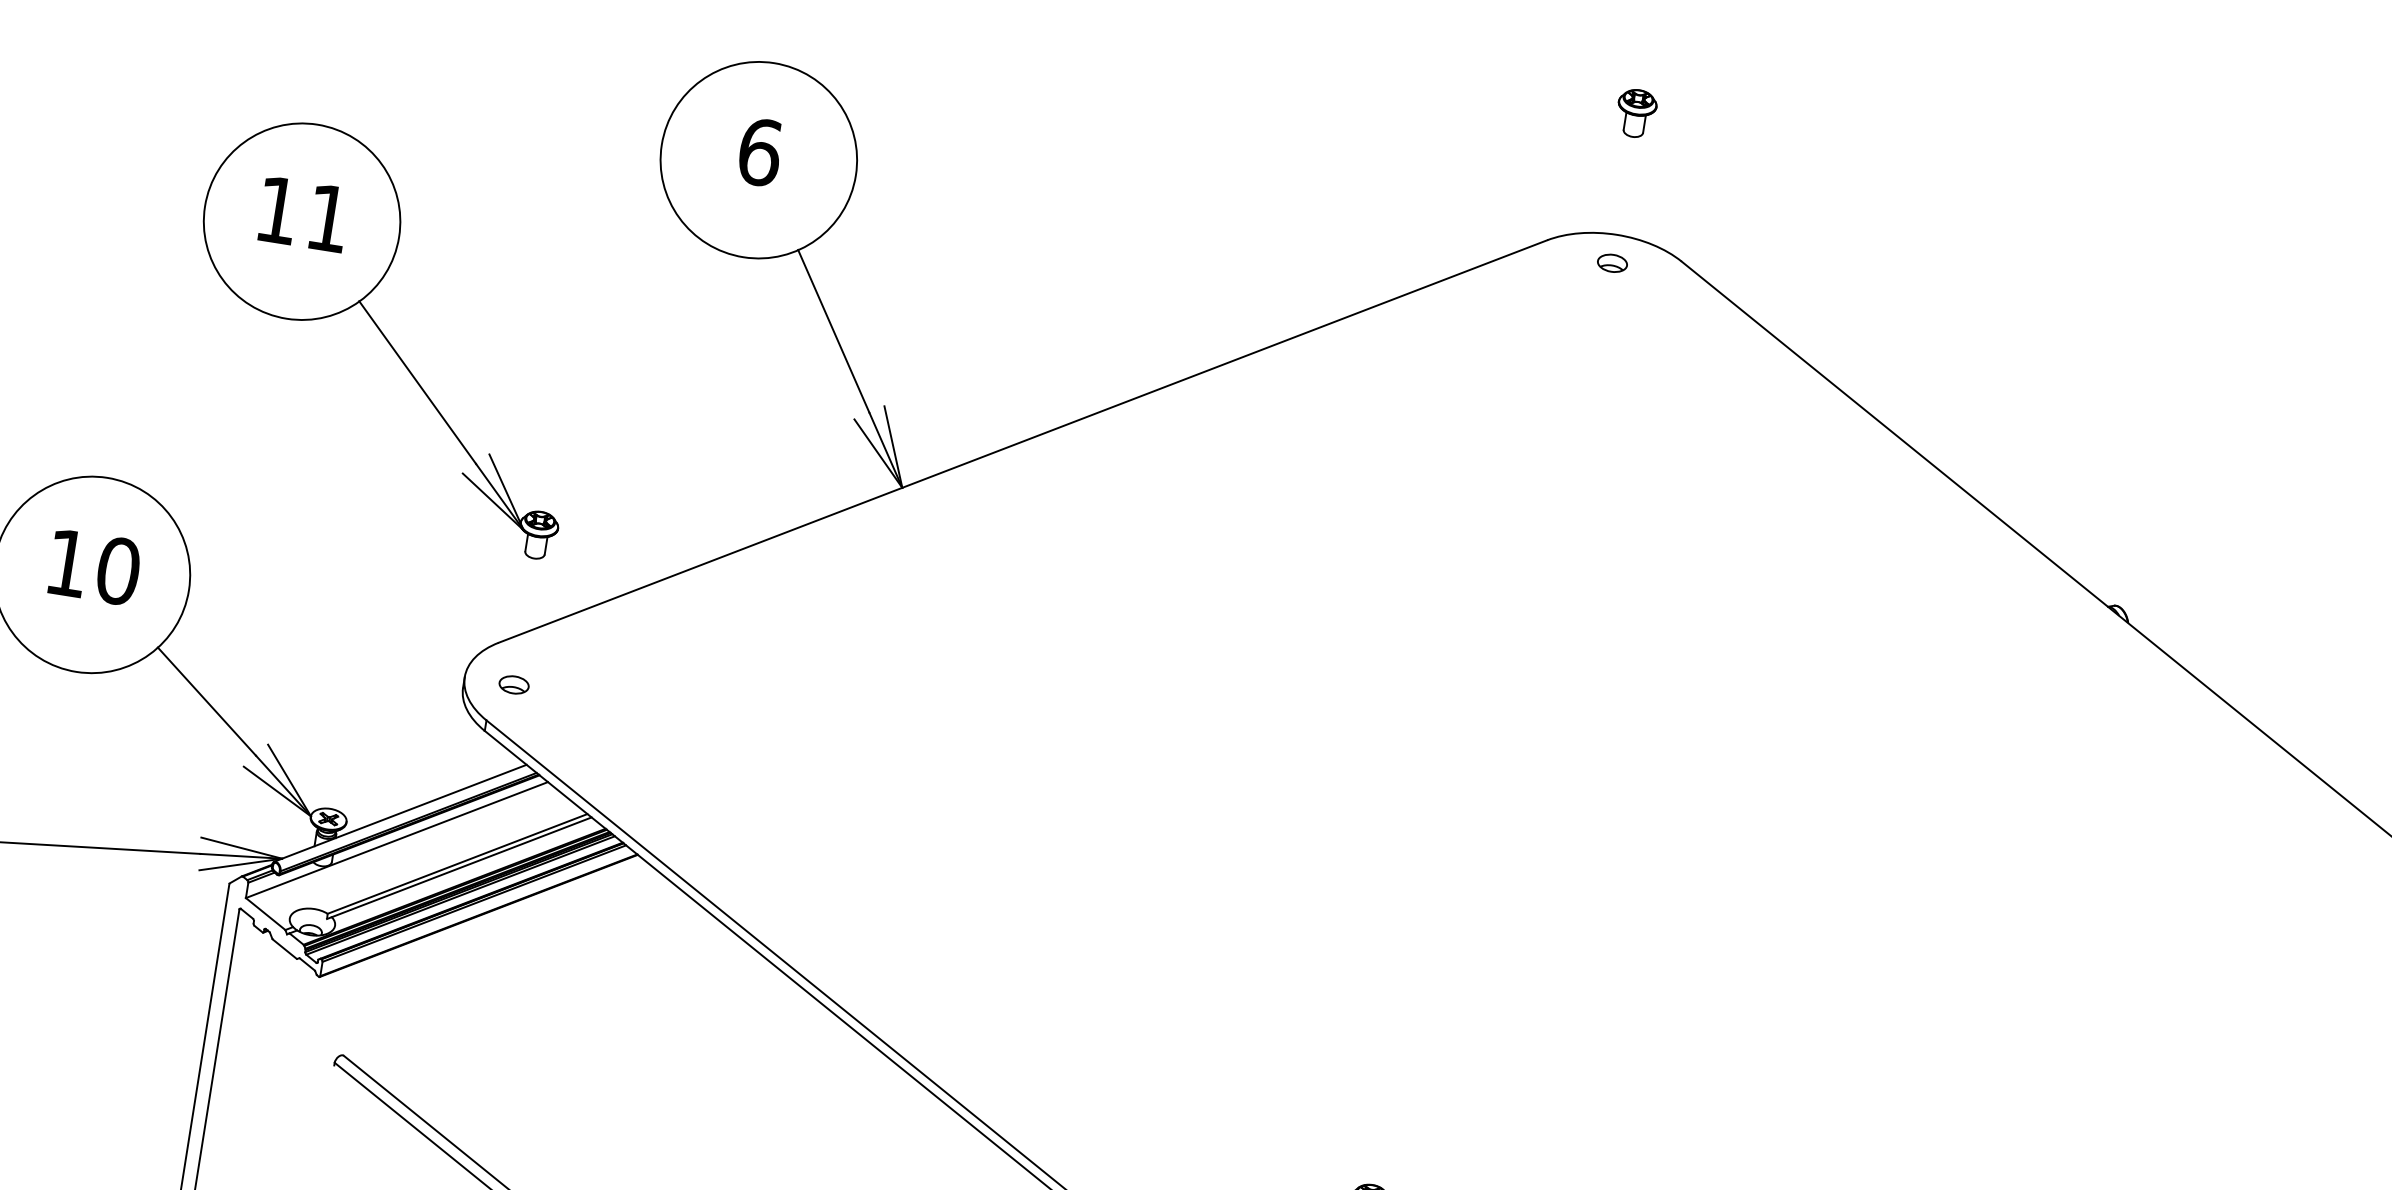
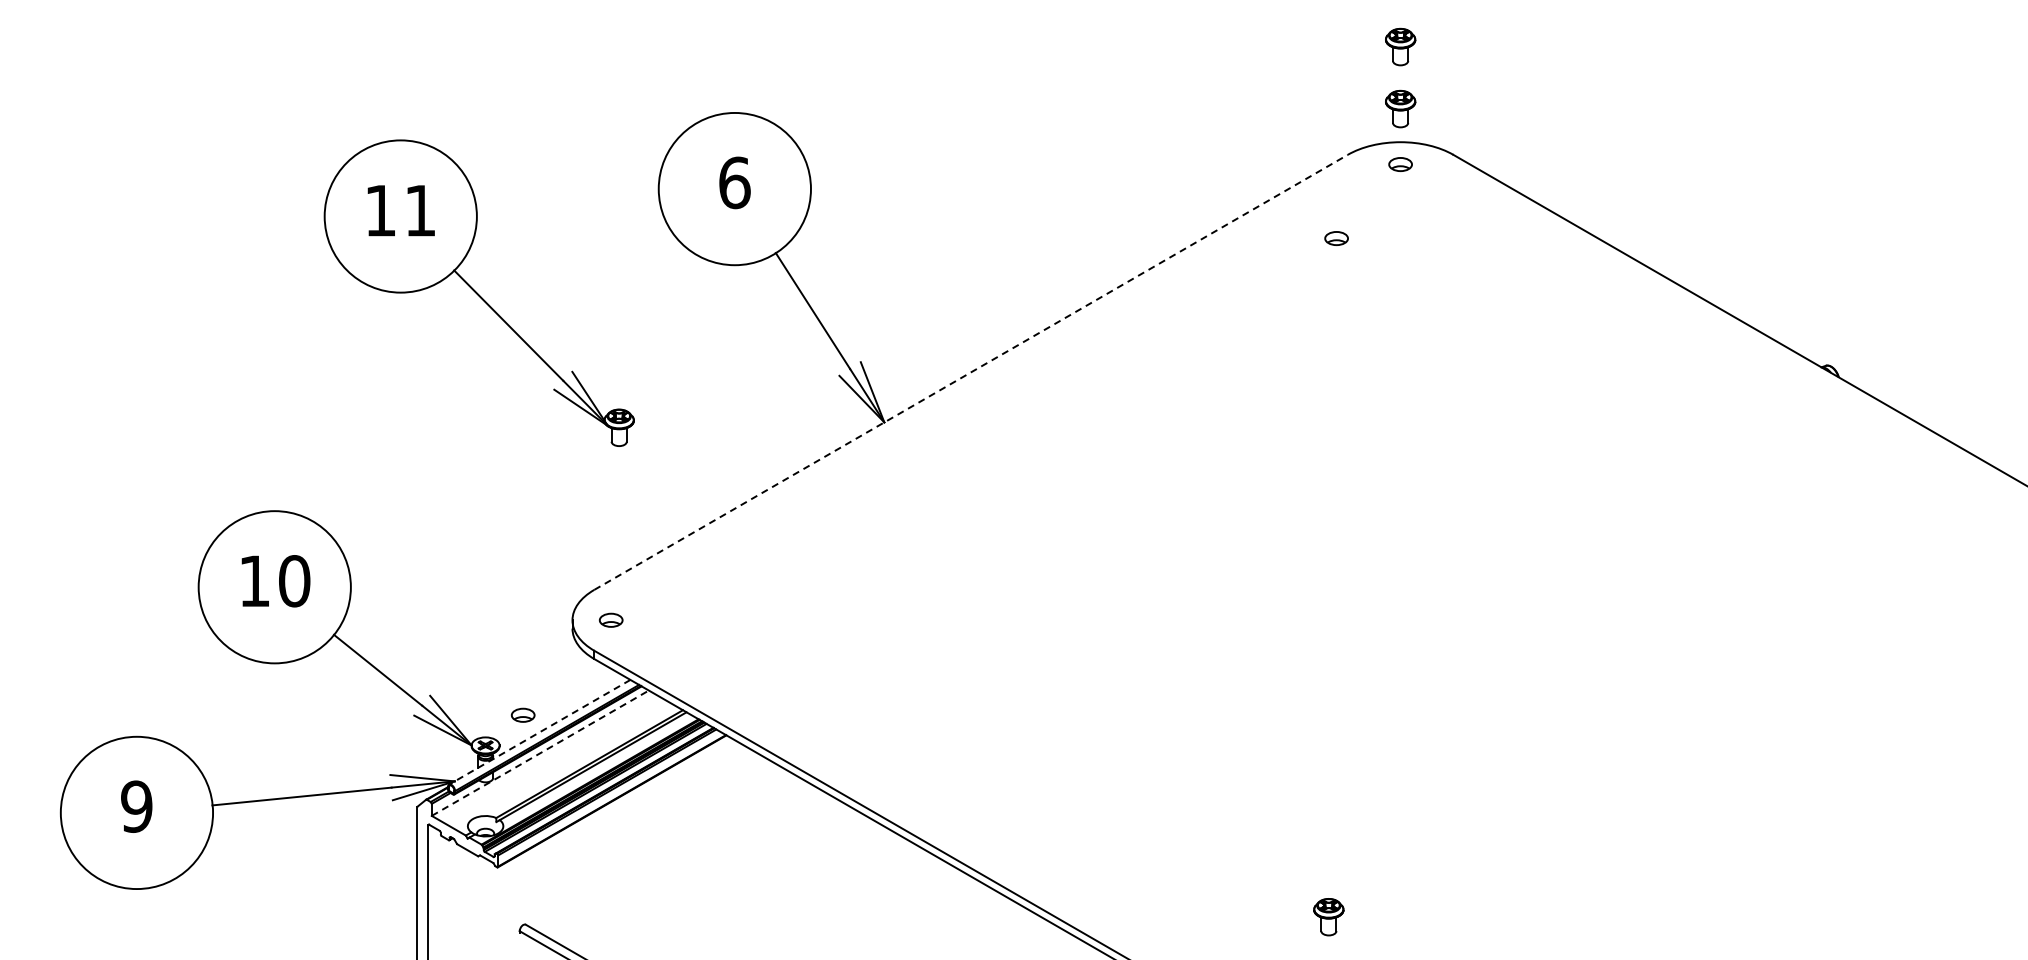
part: (1623, 191) -> (1400, 108), added
part: (385, 334) -> (478, 292), moved
part: (1515, 344) -> (1336, 238), added
line: (1023, 441) -> (971, 372), solid -> dashed
part: (382, 787) -> (522, 714), added
line: (400, 813) -> (539, 732), solid -> dashed
line: (397, 839) -> (540, 752), solid -> dashed

